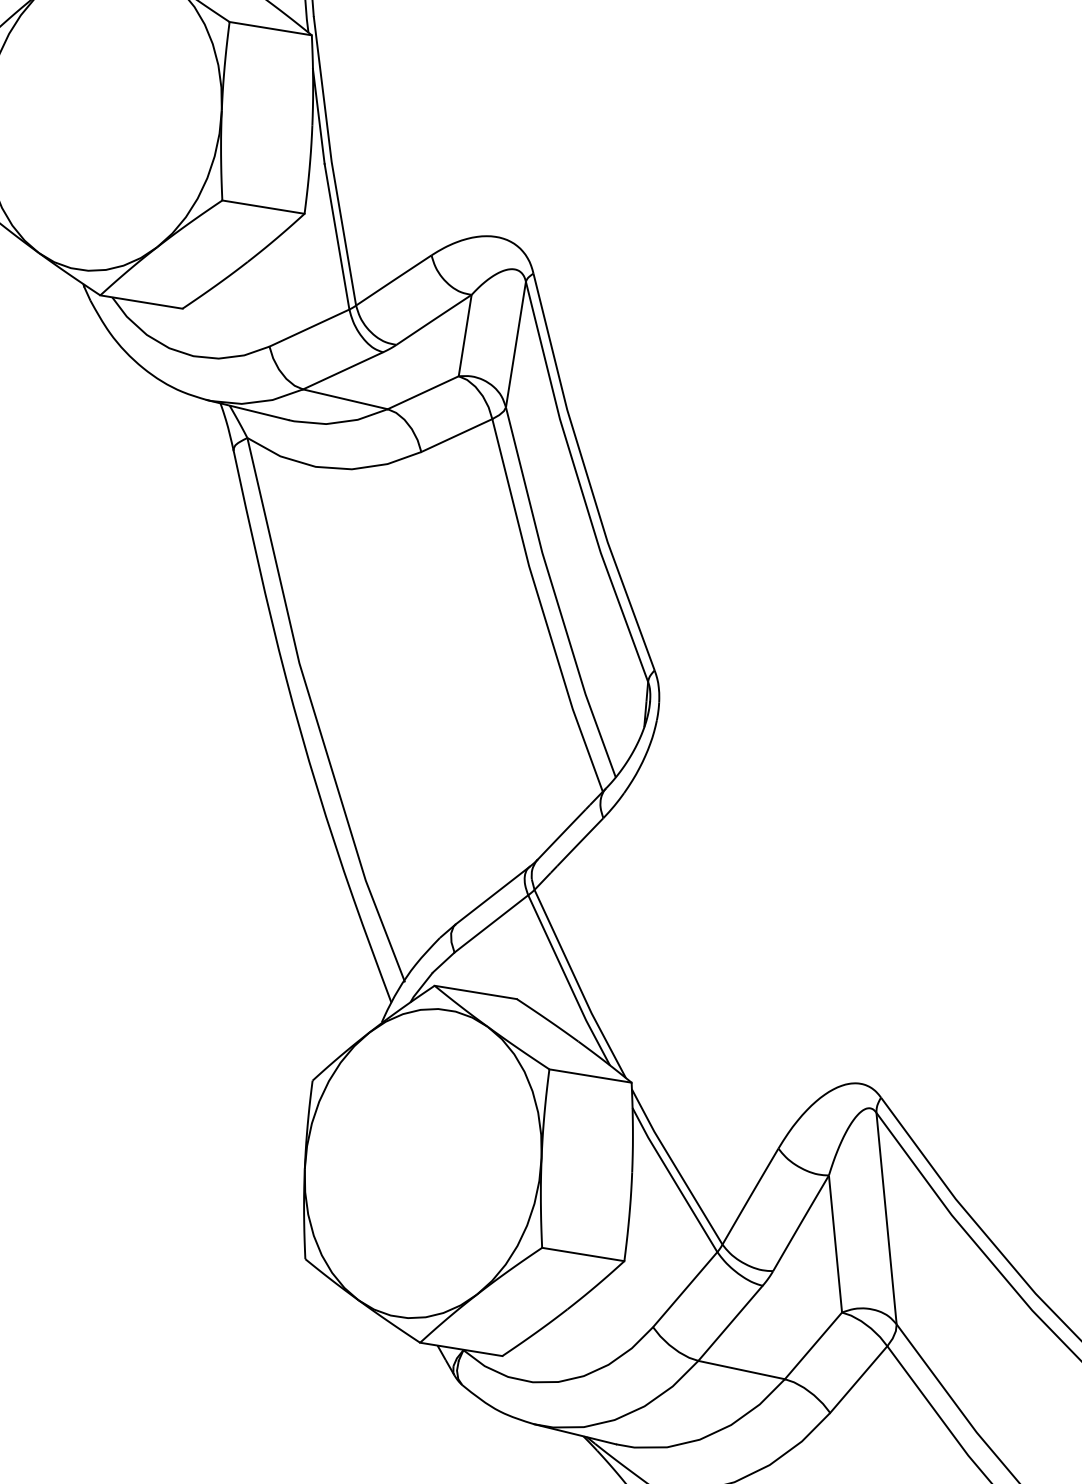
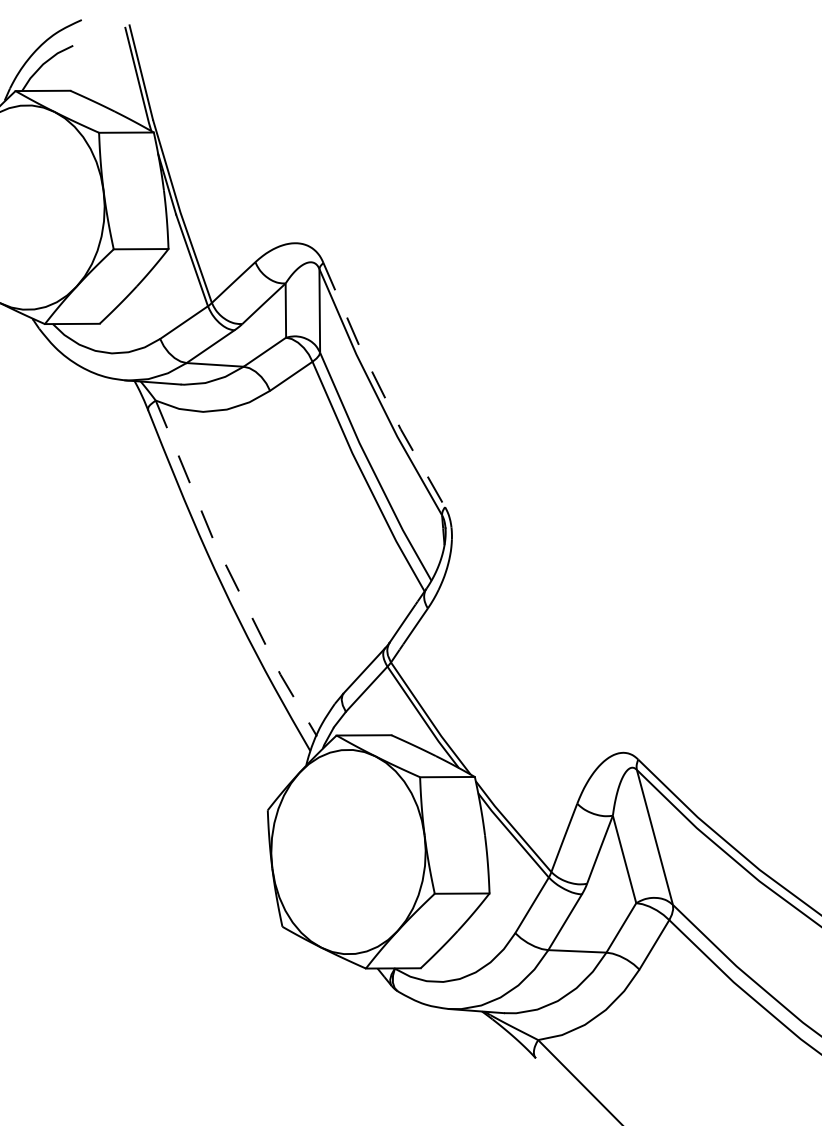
line: (586, 474) -> (379, 387), solid -> dashed
line: (314, 714) -> (229, 572), solid -> dashed

